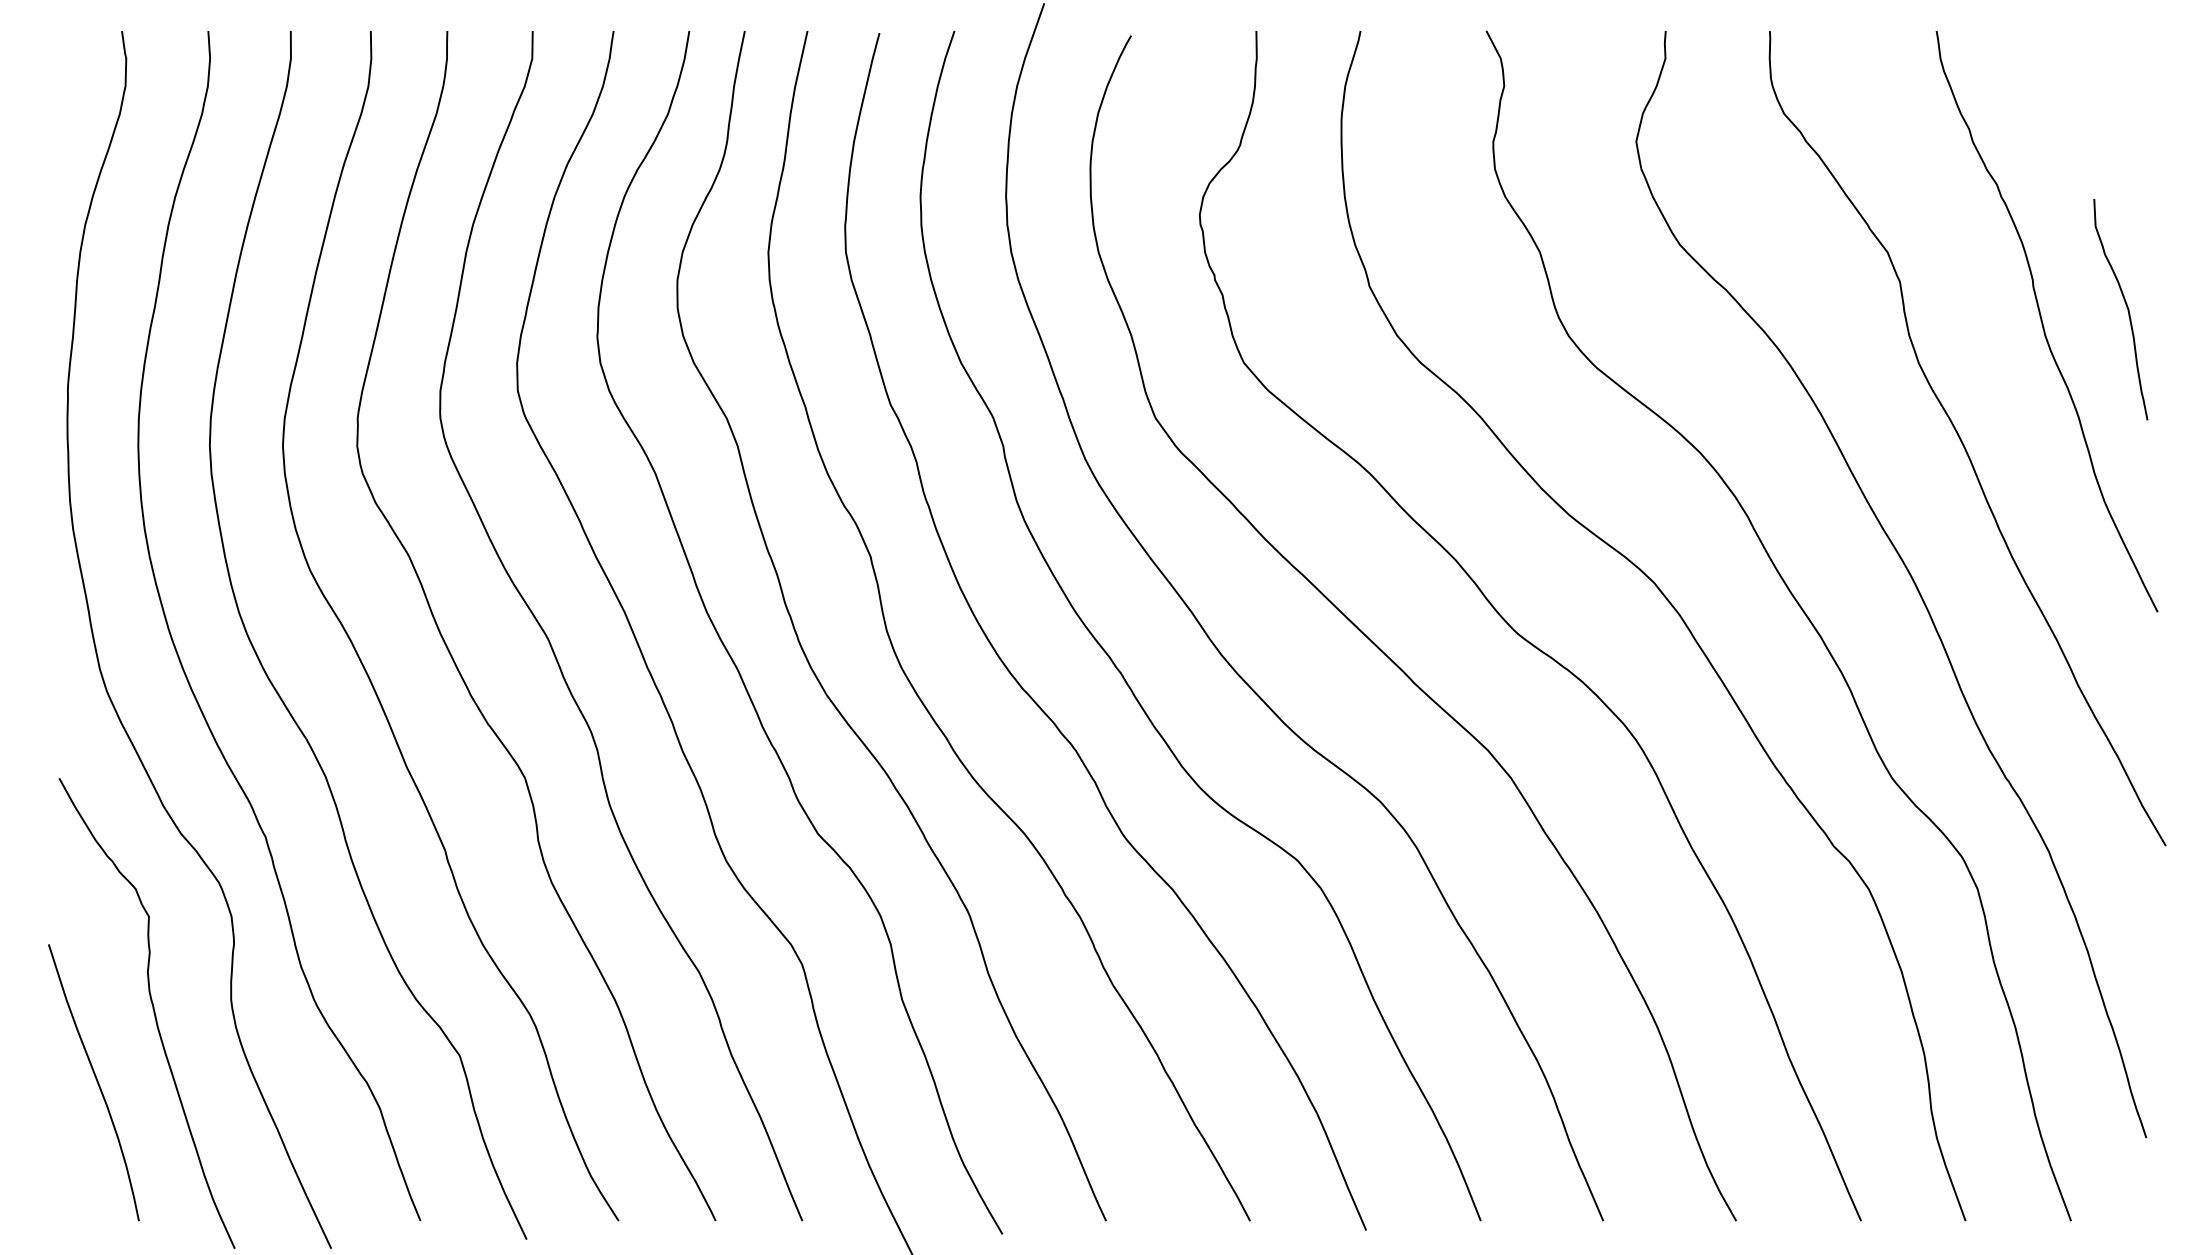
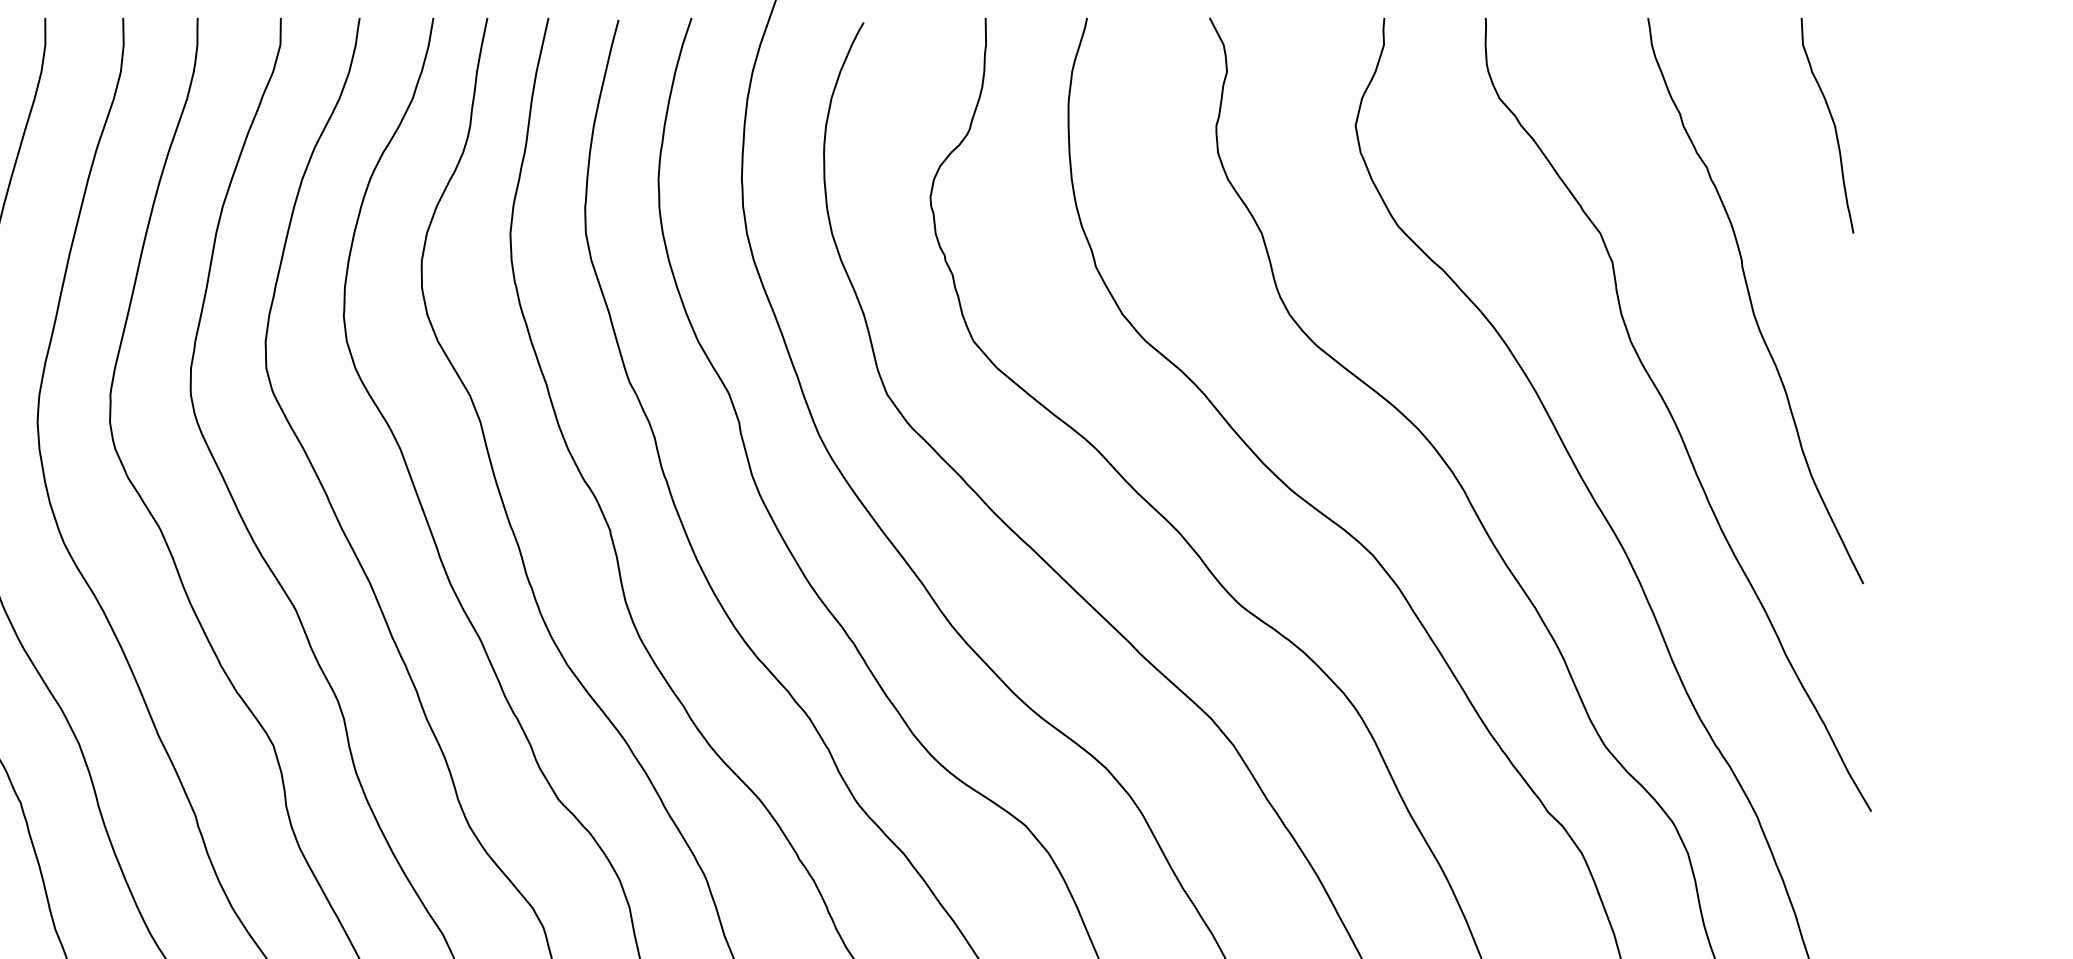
curve: (2126, 307) -> (1833, 123), moved

